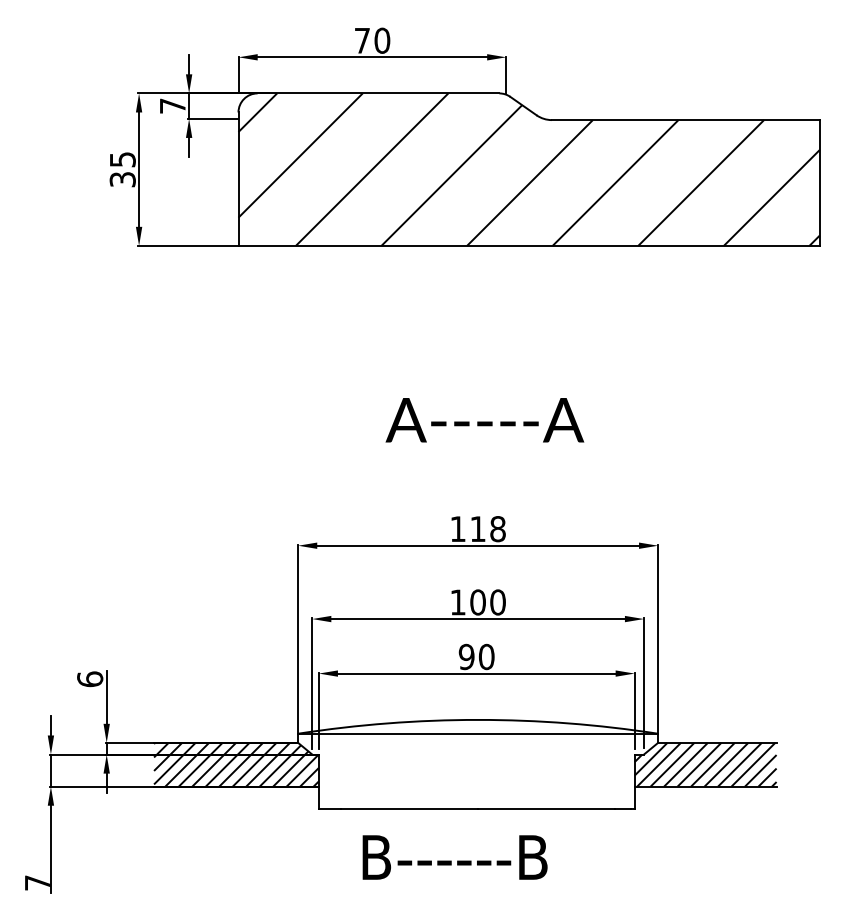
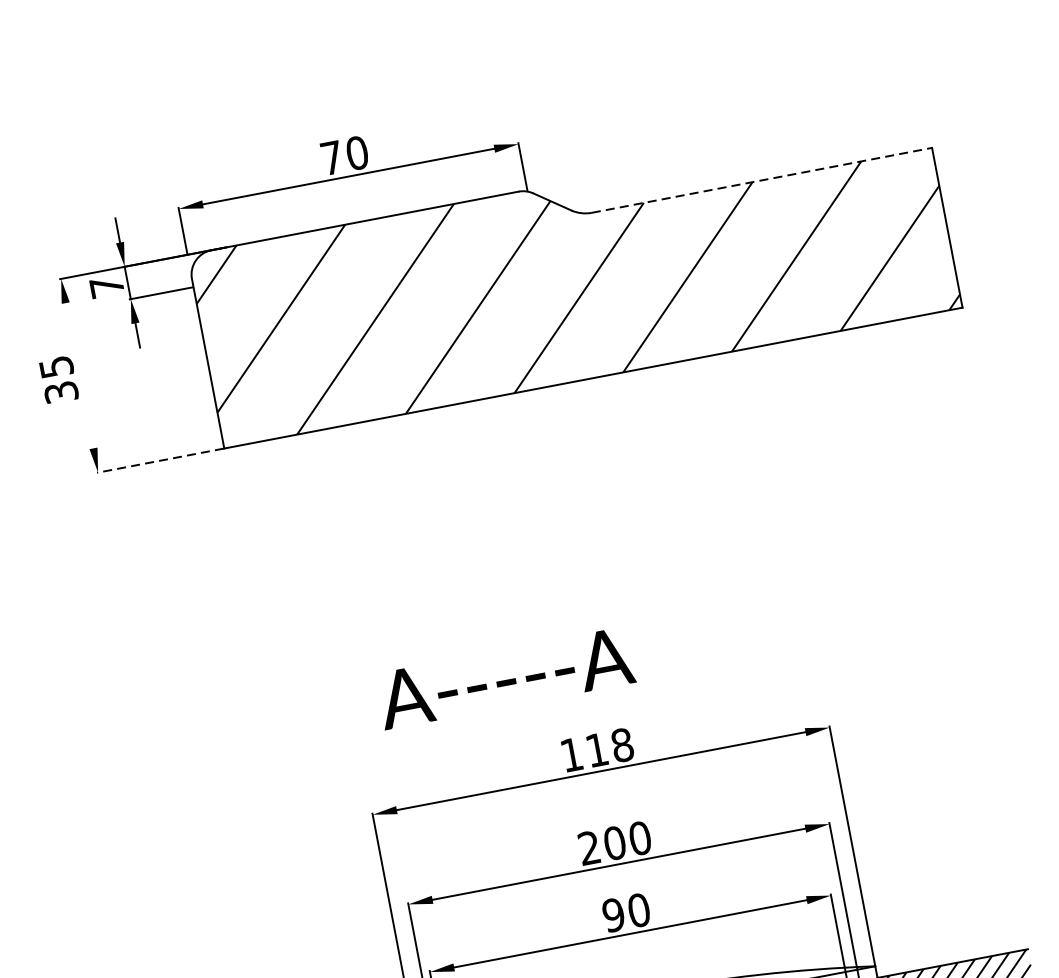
line: (685, 120) -> (761, 180), solid -> dashed
line: (139, 169) -> (80, 375), removed
line: (188, 245) -> (160, 460), solid -> dashed
text: (484, 420) -> (505, 678), moved
text: (457, 602) -> (588, 848), 100 -> 200

